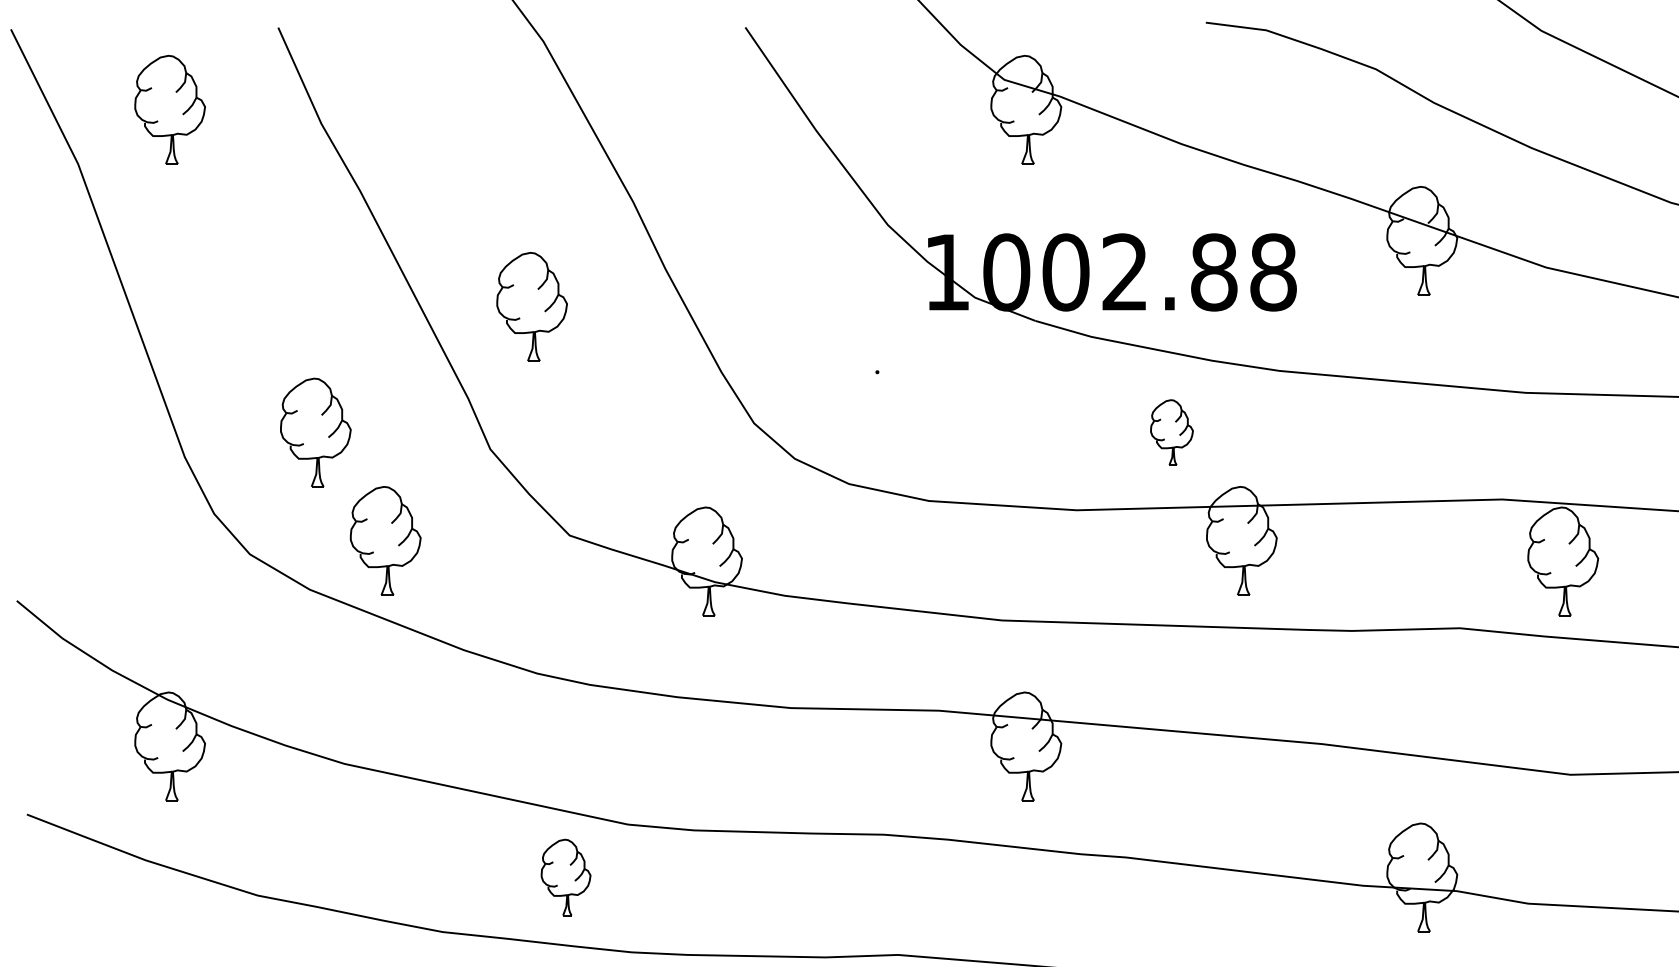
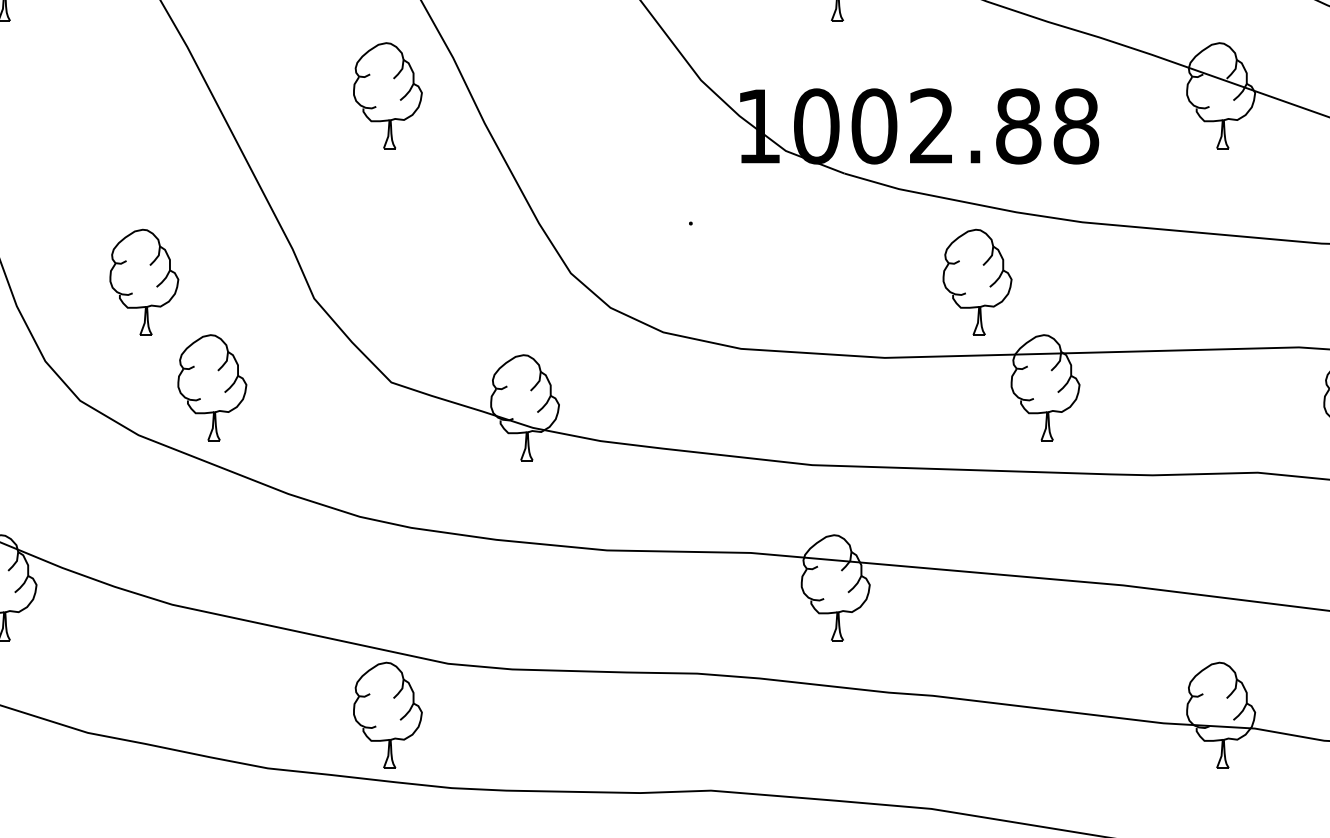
part: (531, 306) -> (387, 95), moved
part: (1171, 432) -> (977, 282), size x1.67
part: (565, 877) -> (387, 715), size x1.43

